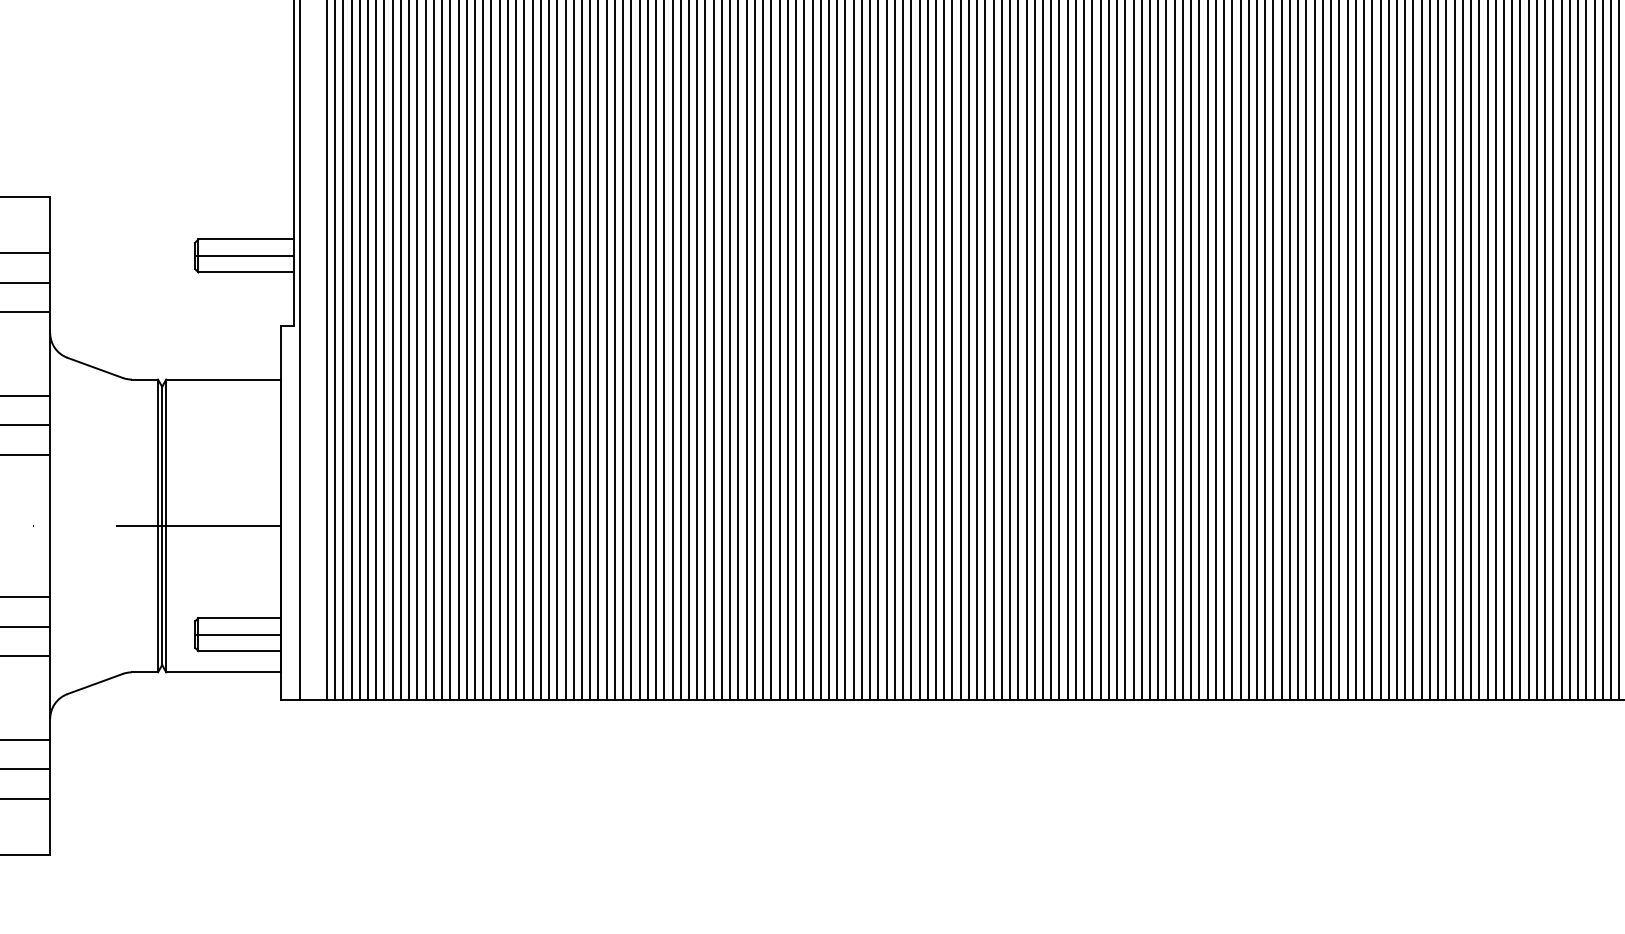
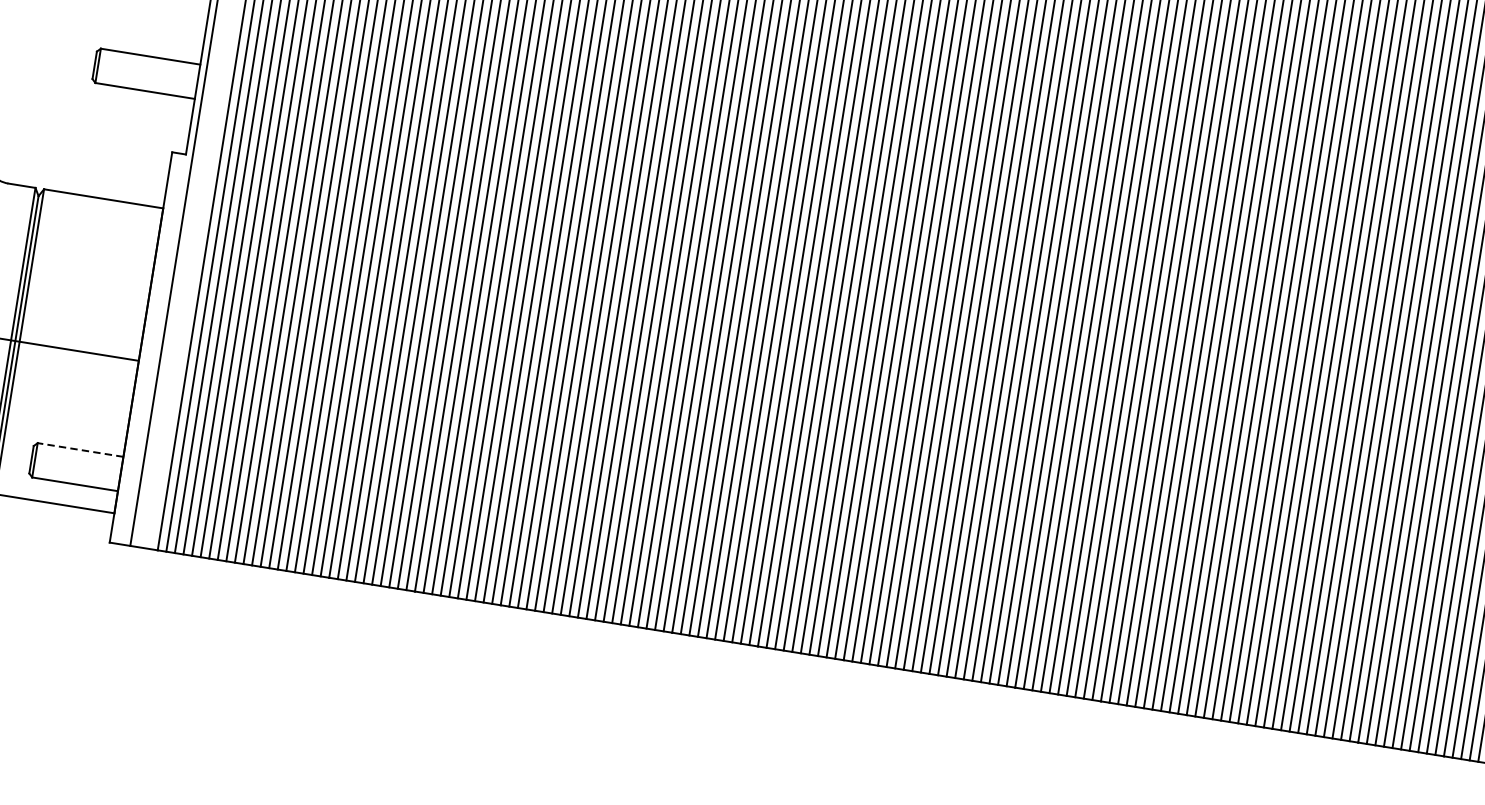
line: (244, 255) -> (146, 73), removed
line: (239, 618) -> (80, 450), solid -> dashed
line: (237, 634) -> (75, 466), removed

